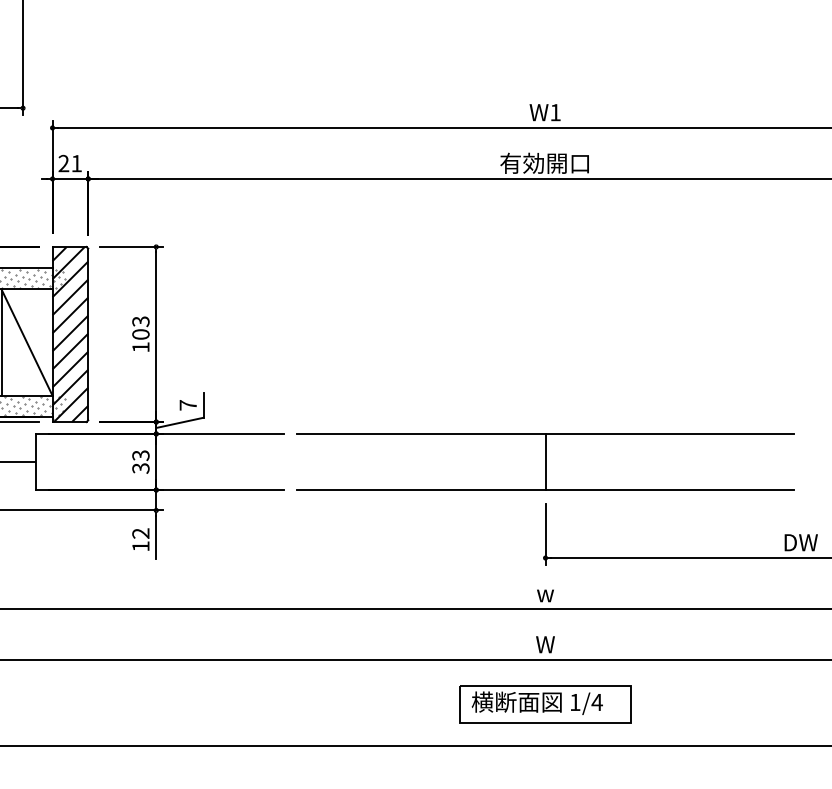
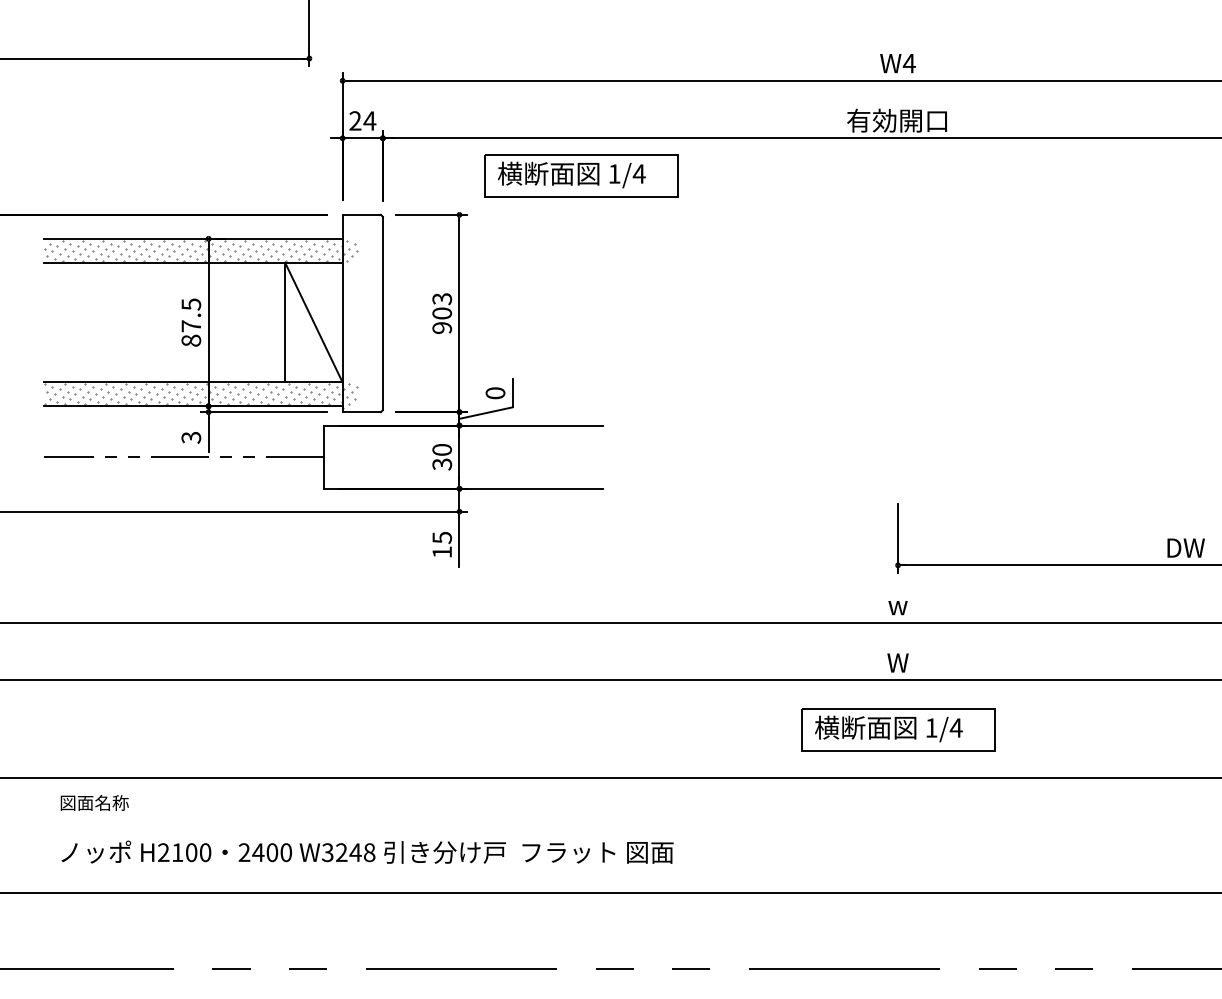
text: (554, 112) -> (908, 63), W1 -> W4
text: (76, 163) -> (369, 120), 21 -> 24
part: (264, 212) -> (581, 175), added
hatch: (70, 334) -> (362, 313), removed
text: (141, 347) -> (442, 328), 103 -> 903
text: (188, 405) -> (495, 393), 7 -> 0
text: (140, 456) -> (441, 450), 33 -> 30
part: (545, 462) -> (897, 457), removed
text: (141, 533) -> (442, 537), 12 -> 15

